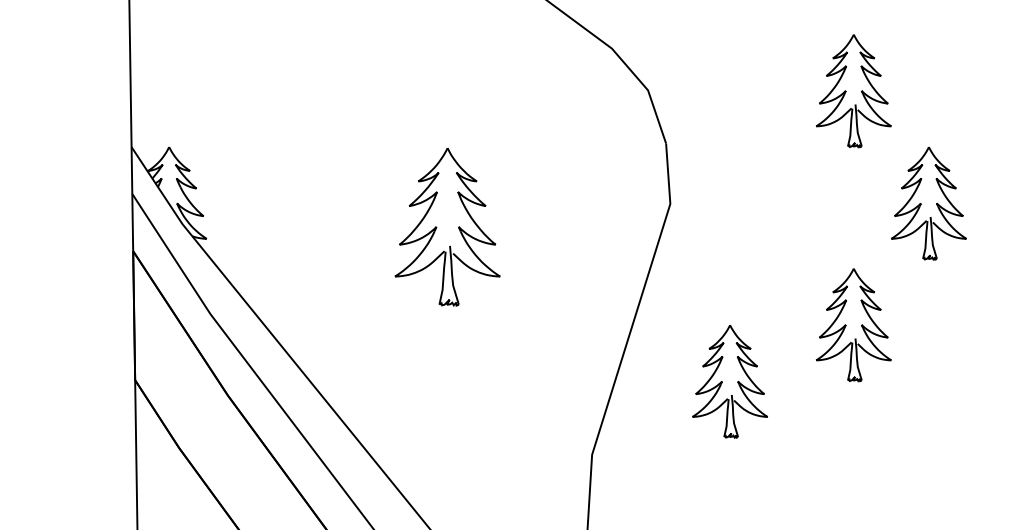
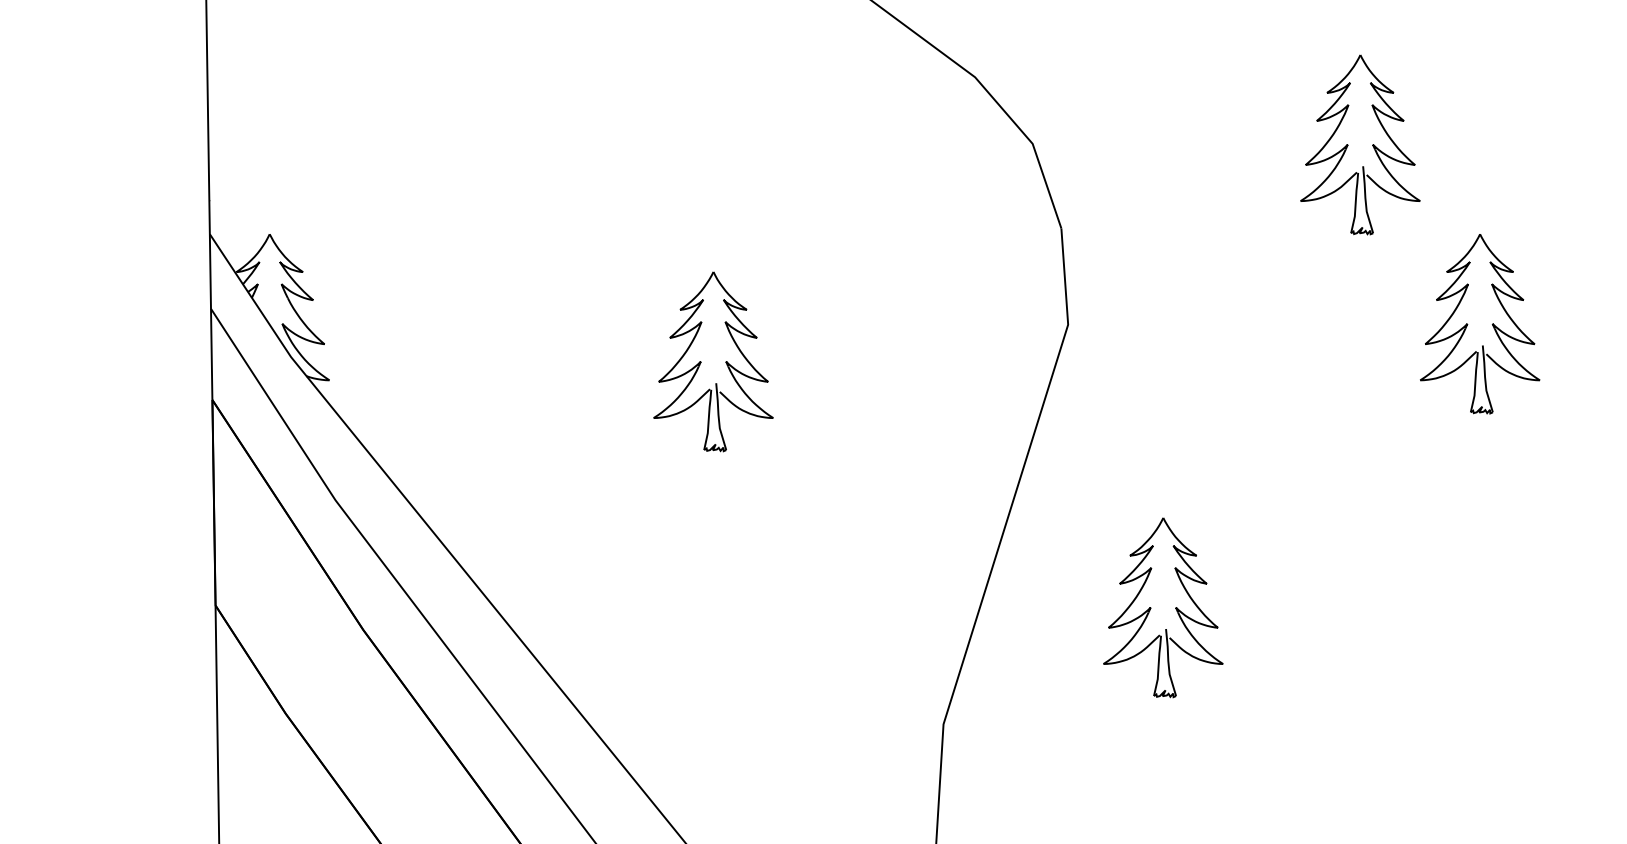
part: (447, 227) -> (713, 362), size x0.71
part: (853, 325) -> (1359, 518), removed

